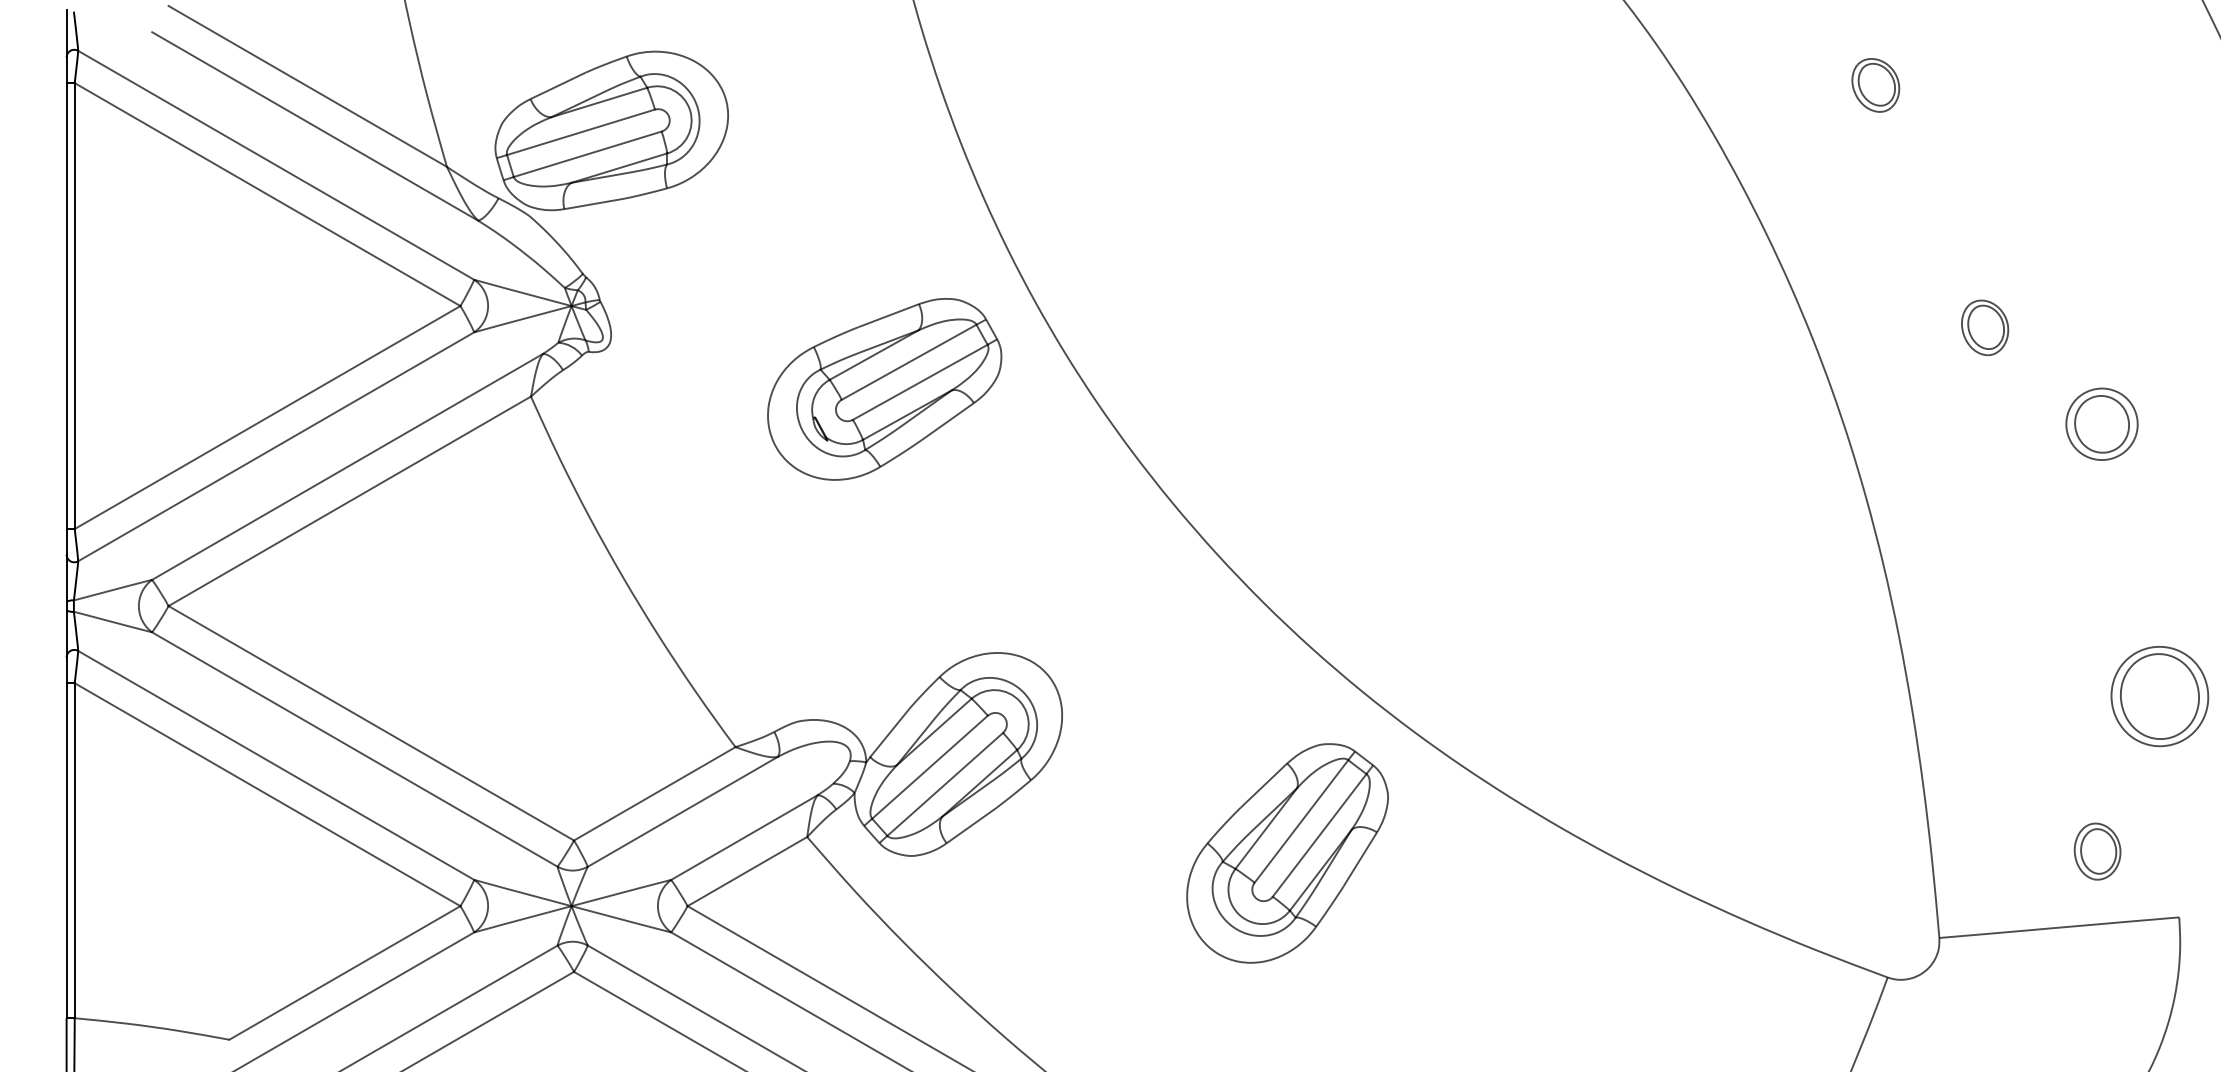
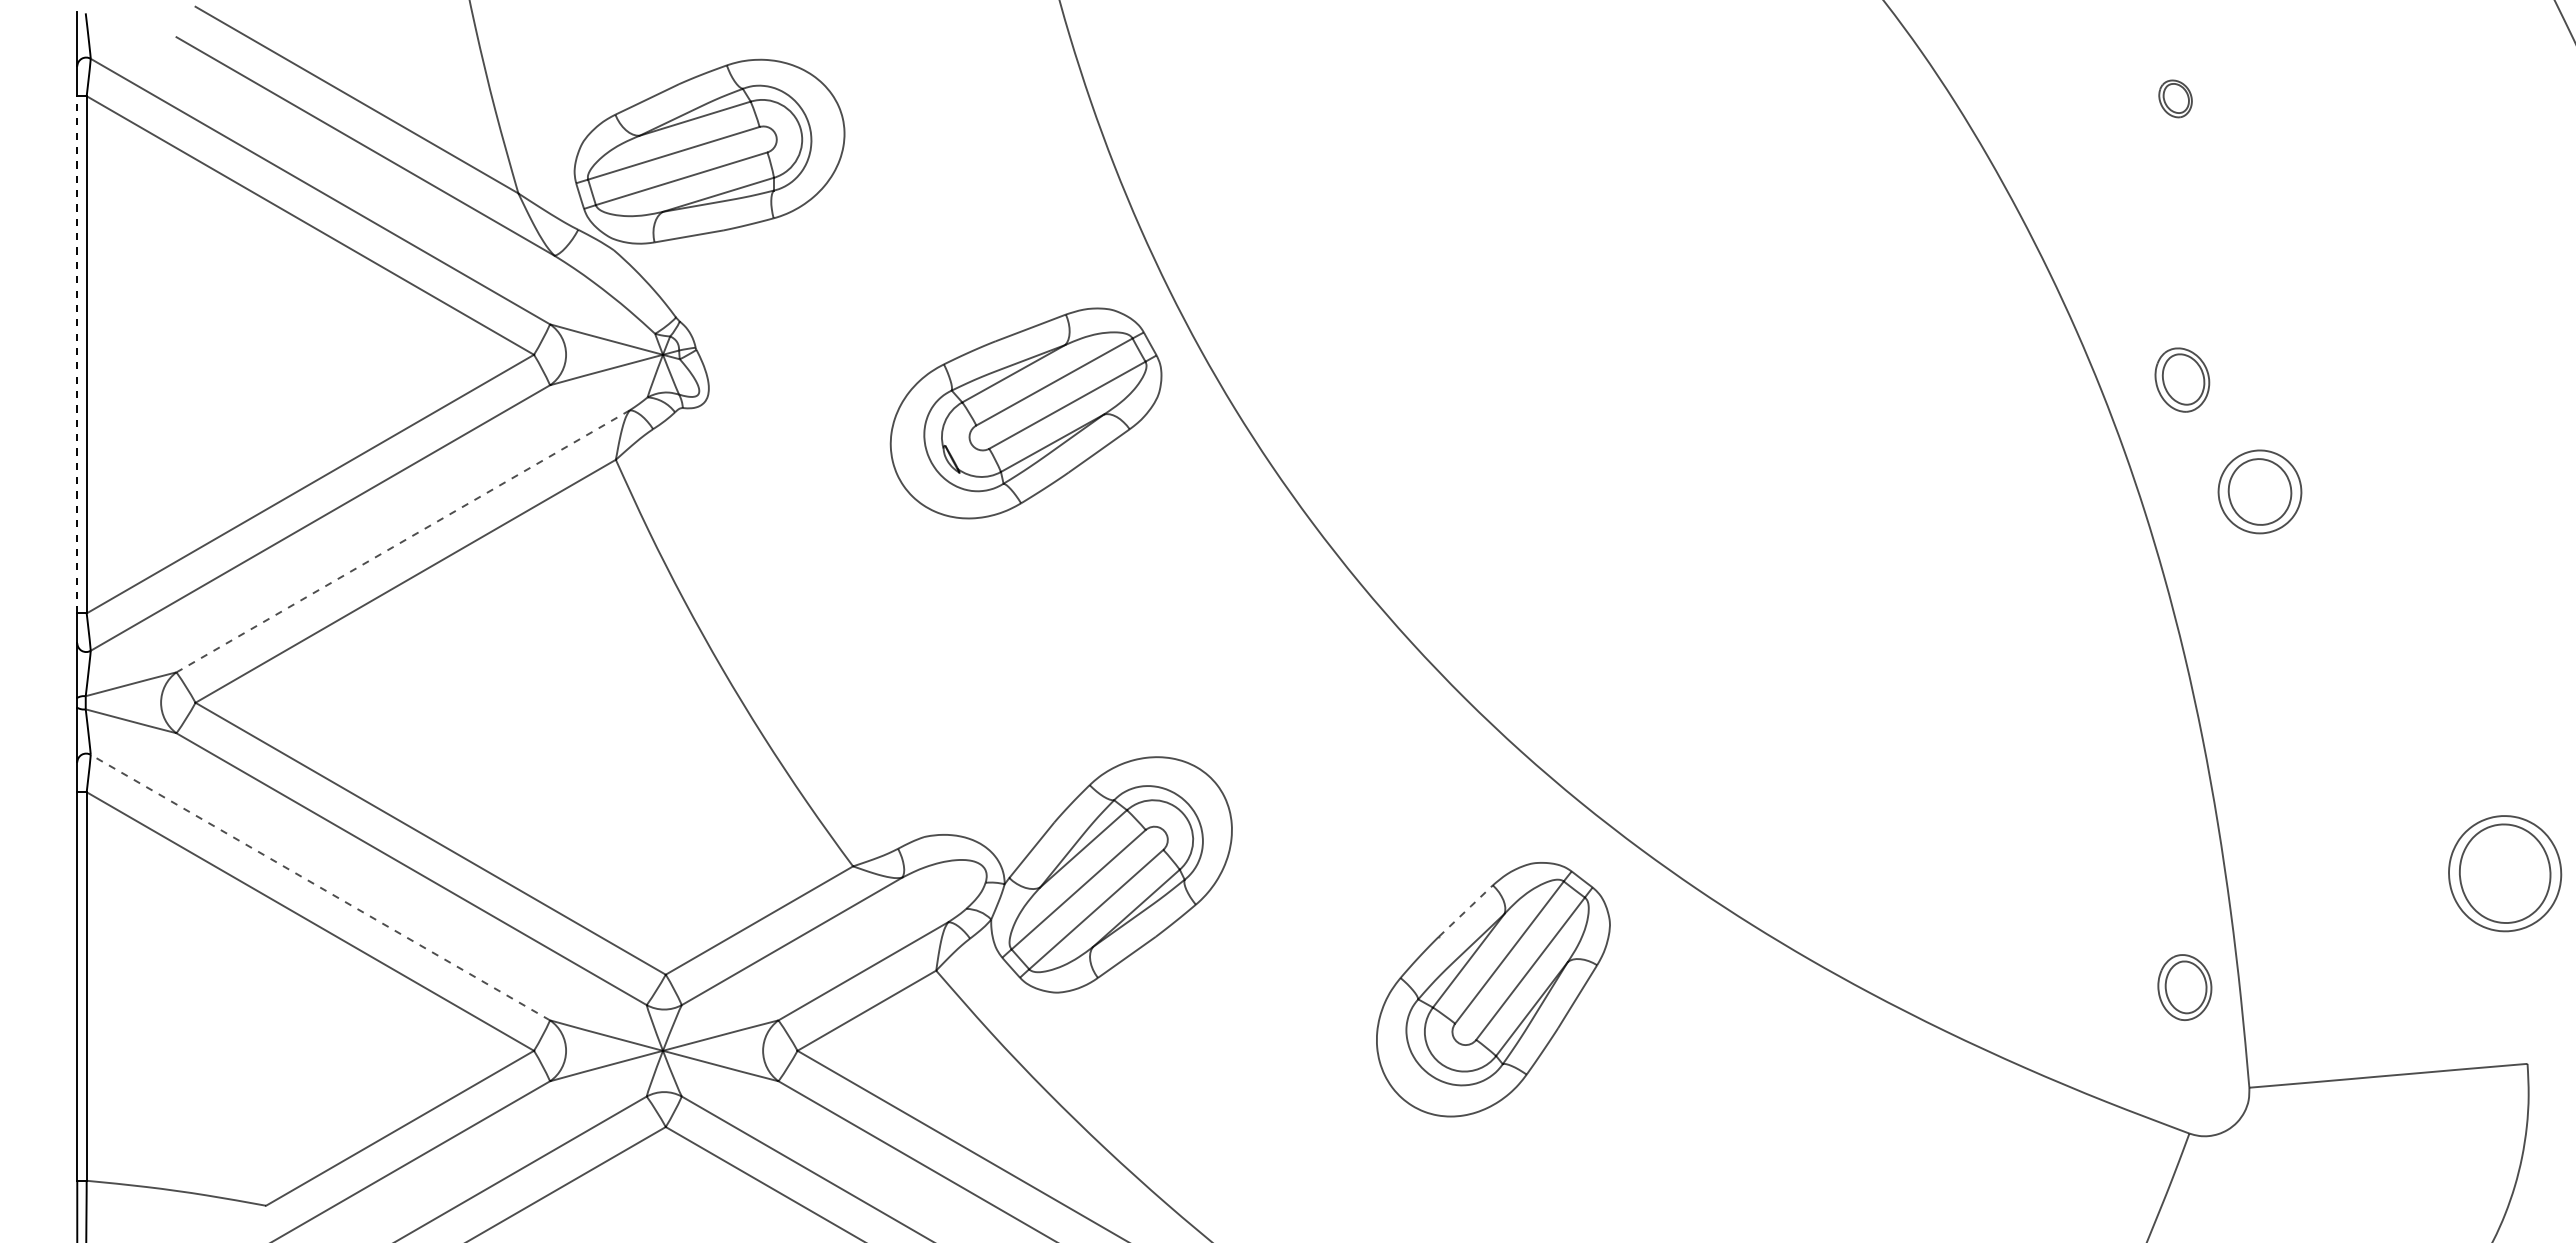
part: (1875, 85) -> (2175, 98), size x0.6
line: (66, 305) -> (77, 354), solid -> dashed
part: (1985, 327) -> (2182, 379), moved
part: (884, 389) -> (1025, 413), moved
part: (2101, 423) -> (2259, 491), moved
line: (347, 467) -> (403, 541), solid -> dashed
part: (2160, 696) -> (2505, 873), moved
line: (275, 765) -> (319, 887), solid -> dashed
line: (1264, 785) -> (1466, 910), solid -> dashed
part: (2097, 851) -> (2184, 987), moved

